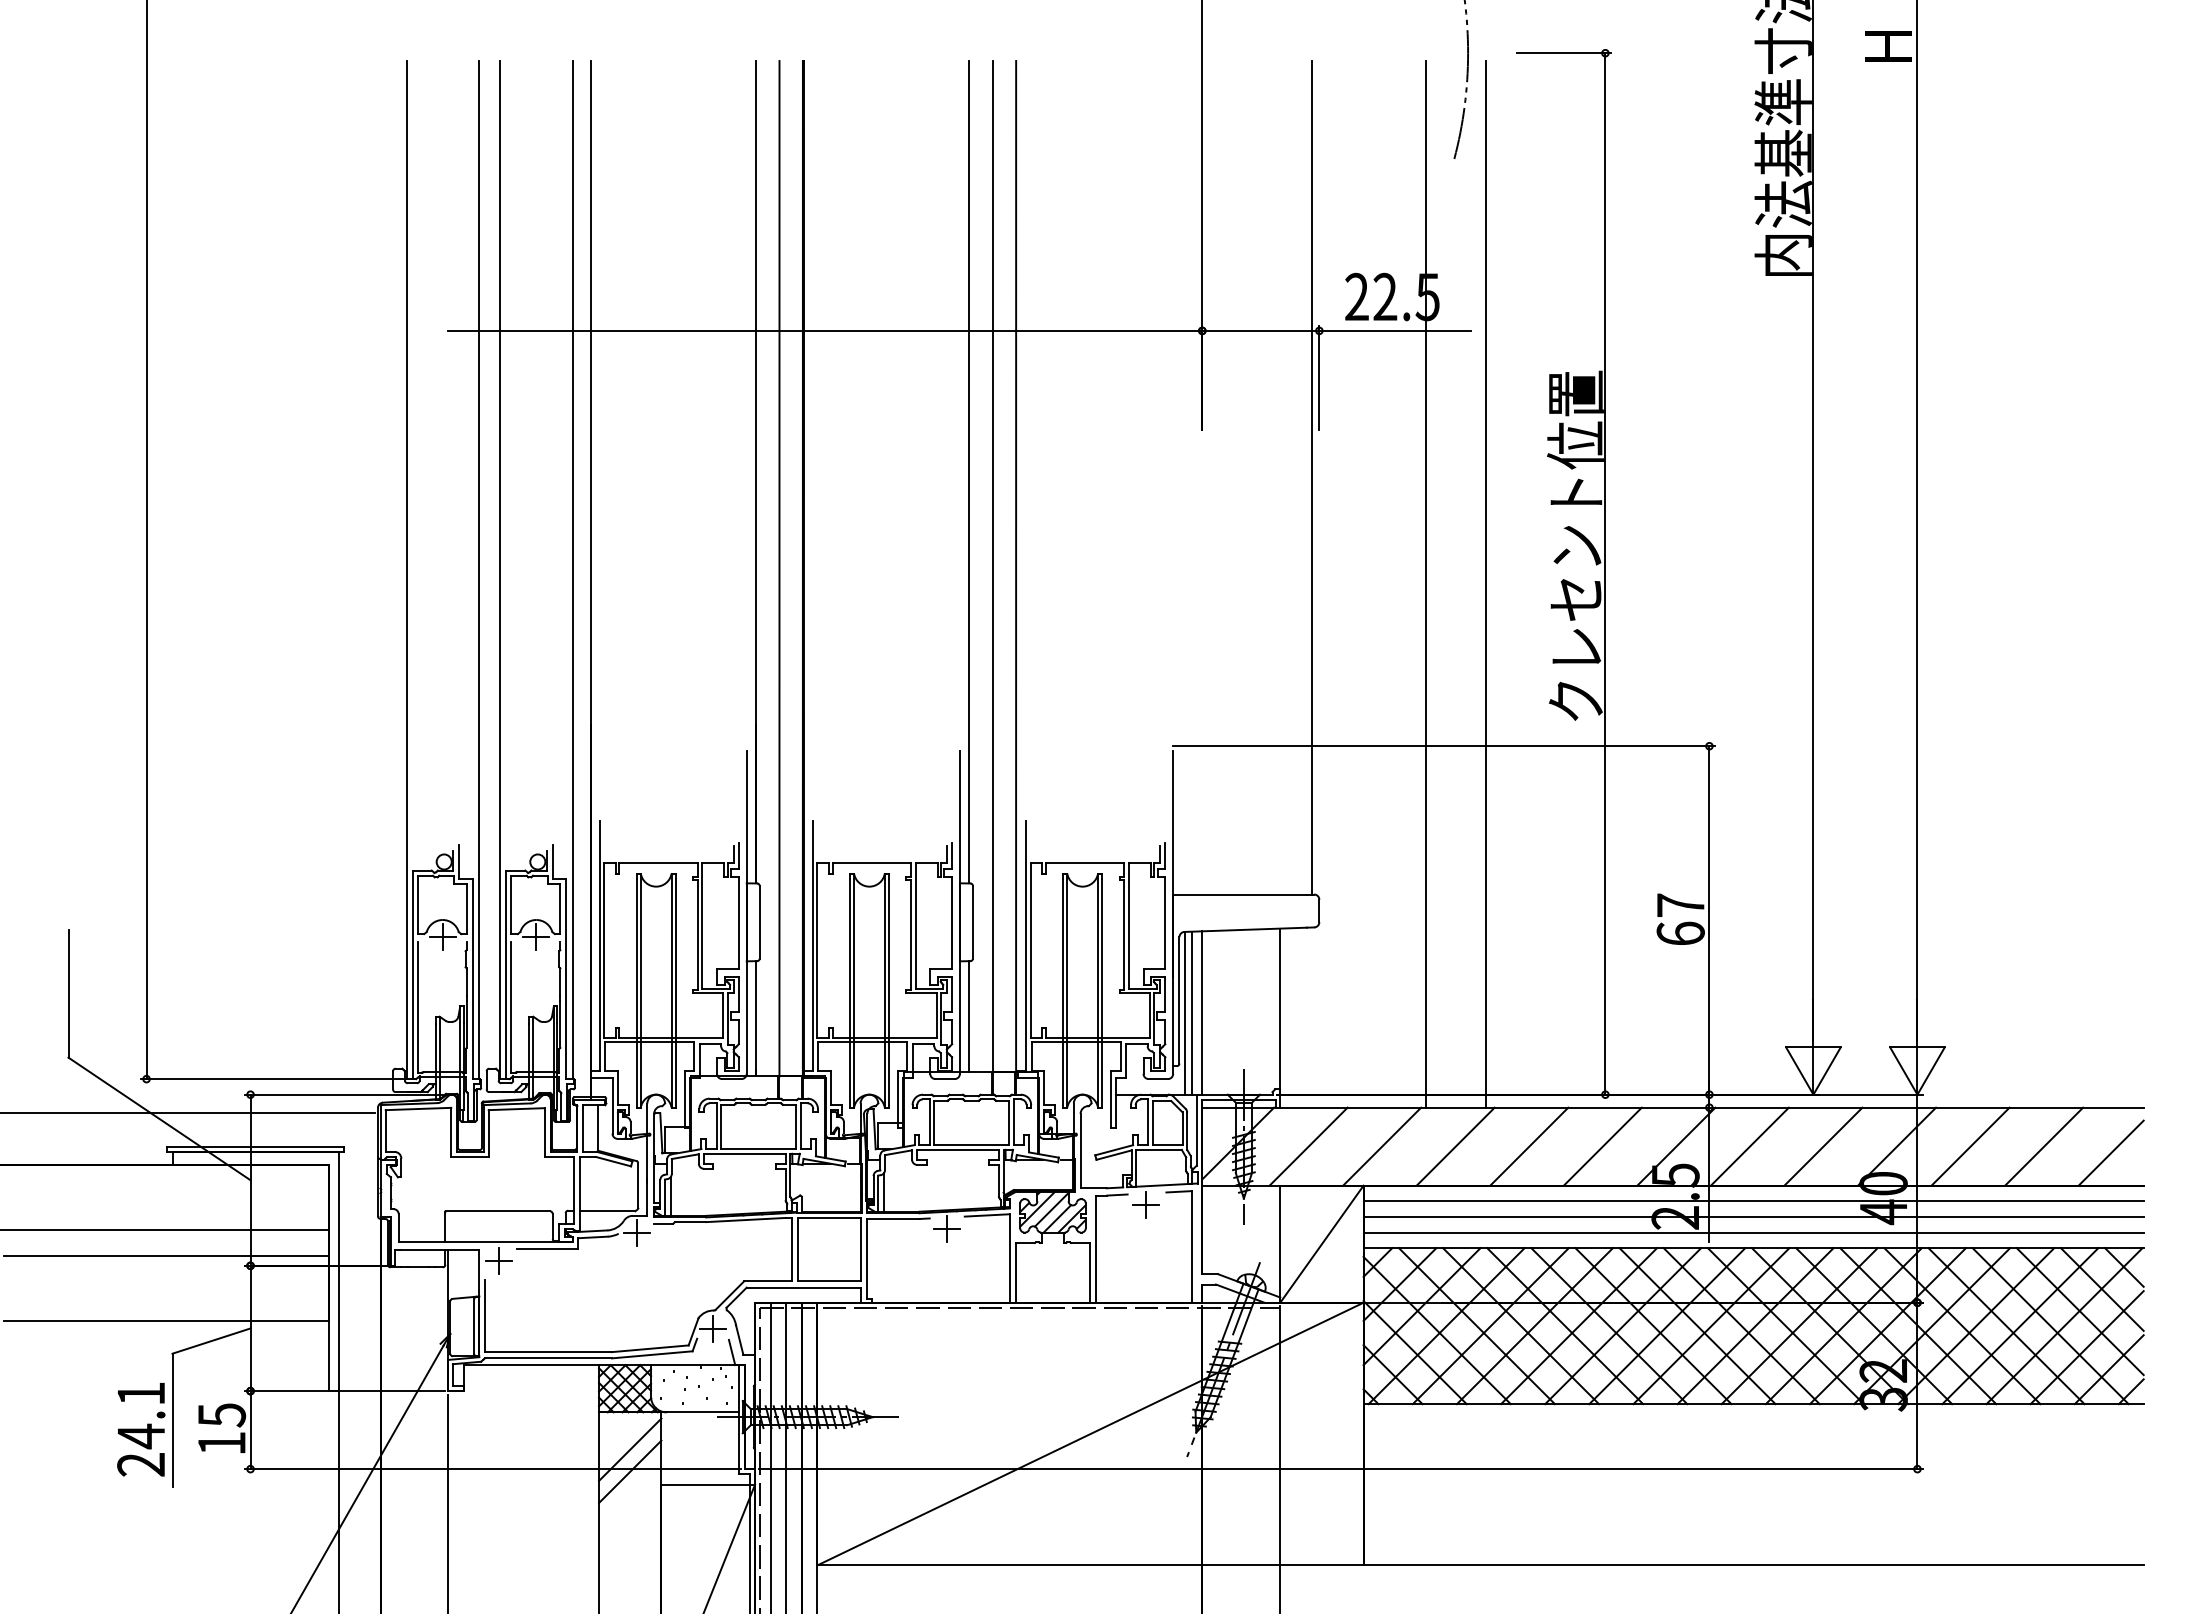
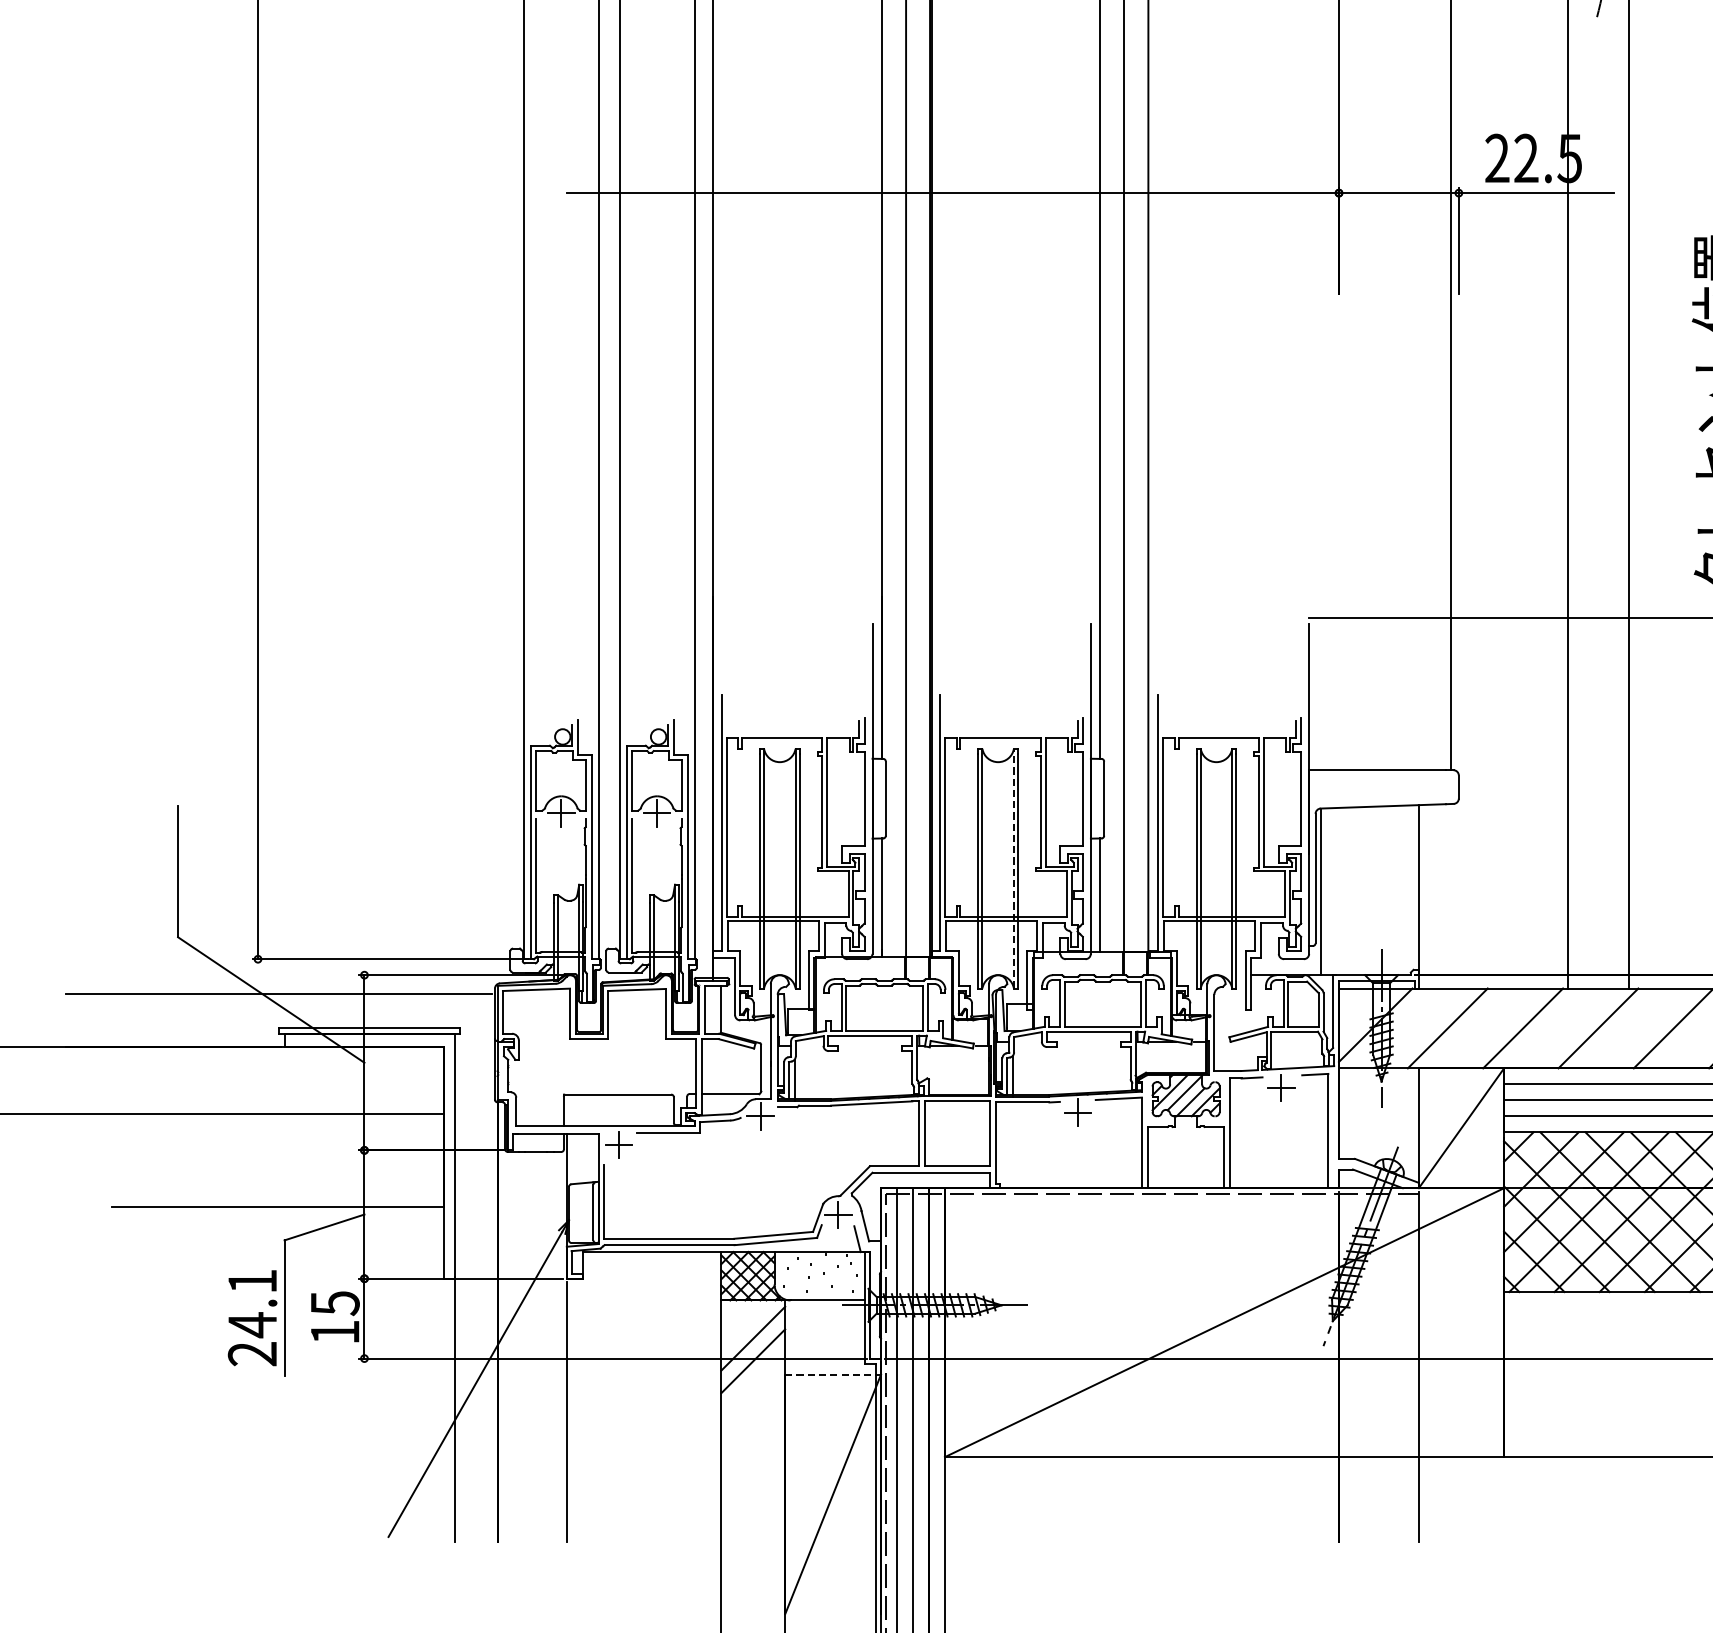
line: (884, 990) -> (1013, 868), solid -> dashed
line: (1191, 1012) -> (1327, 891), removed
line: (1202, 1012) -> (1339, 891), removed
line: (165, 1255) -> (277, 1139), removed
line: (708, 1484) -> (833, 1374), solid -> dashed

